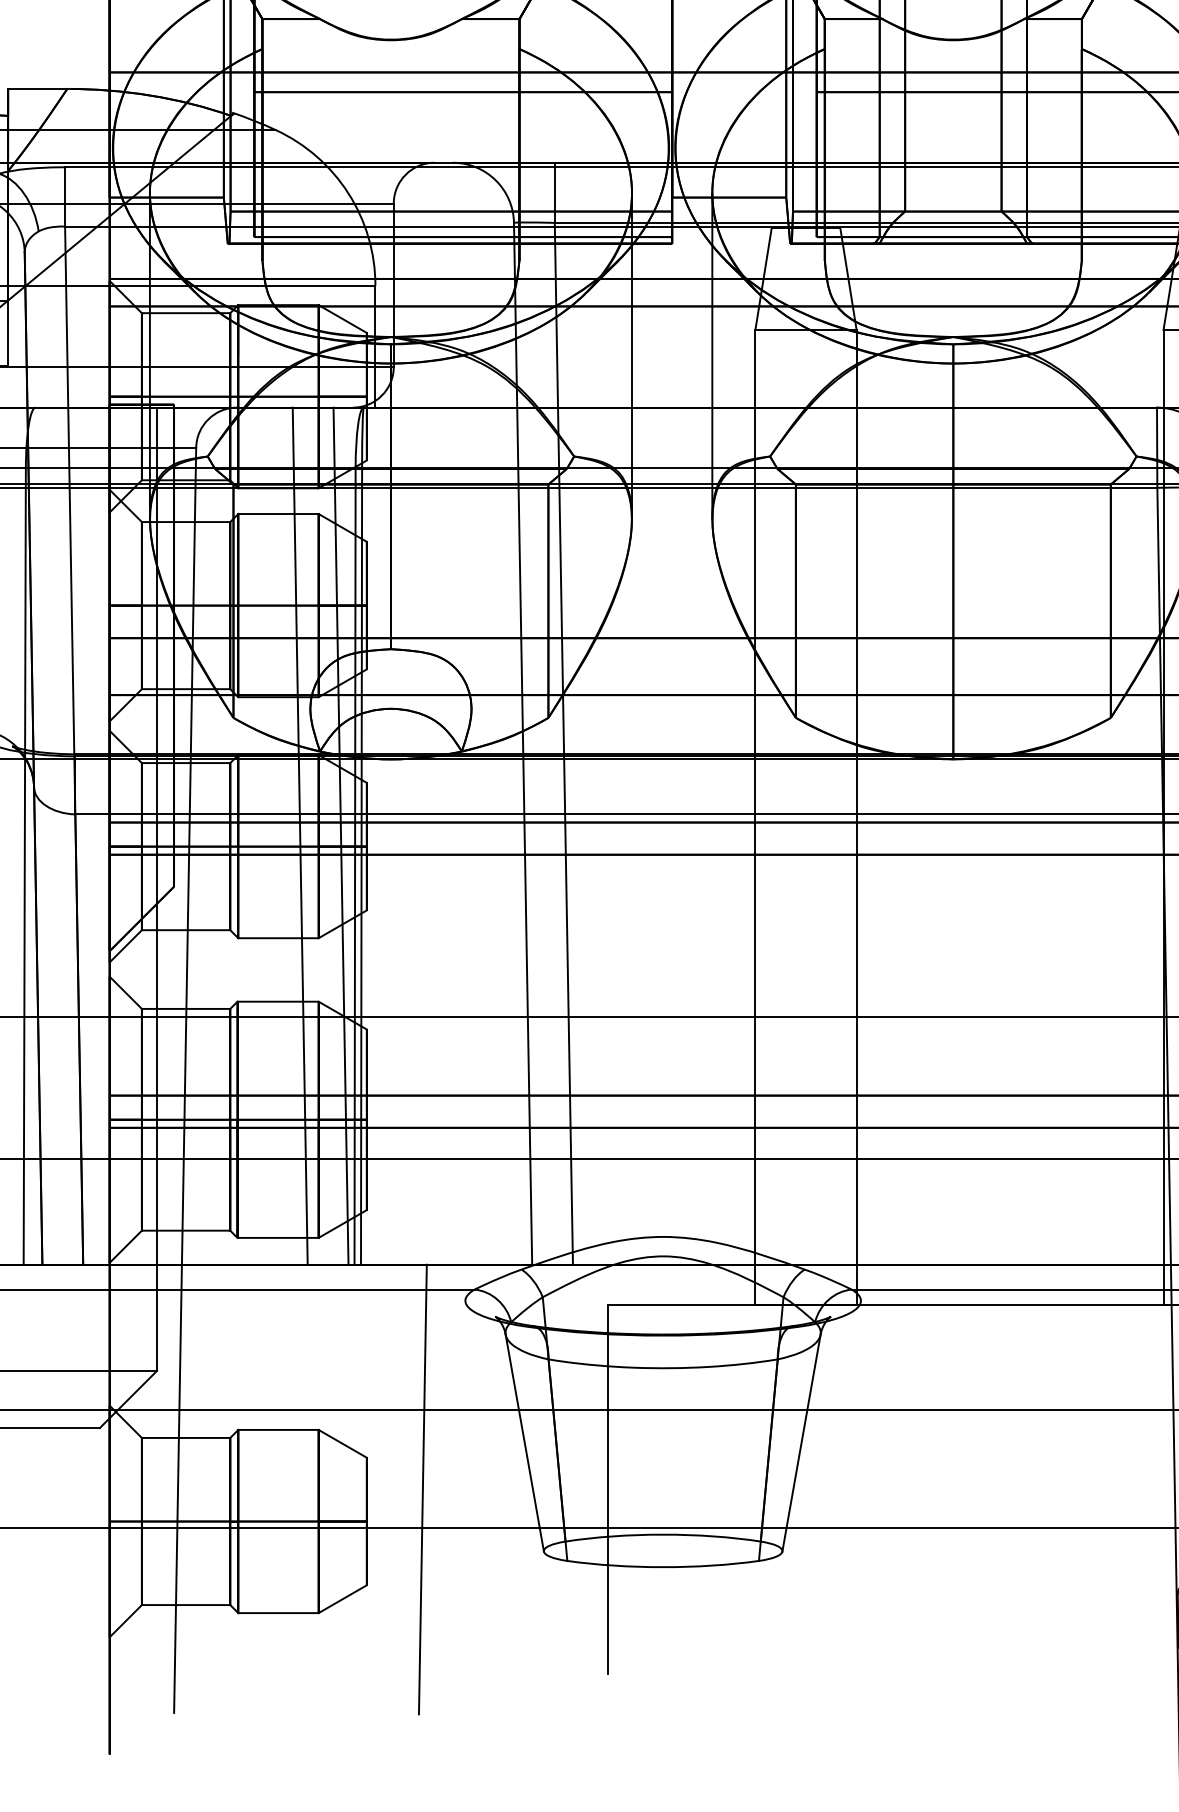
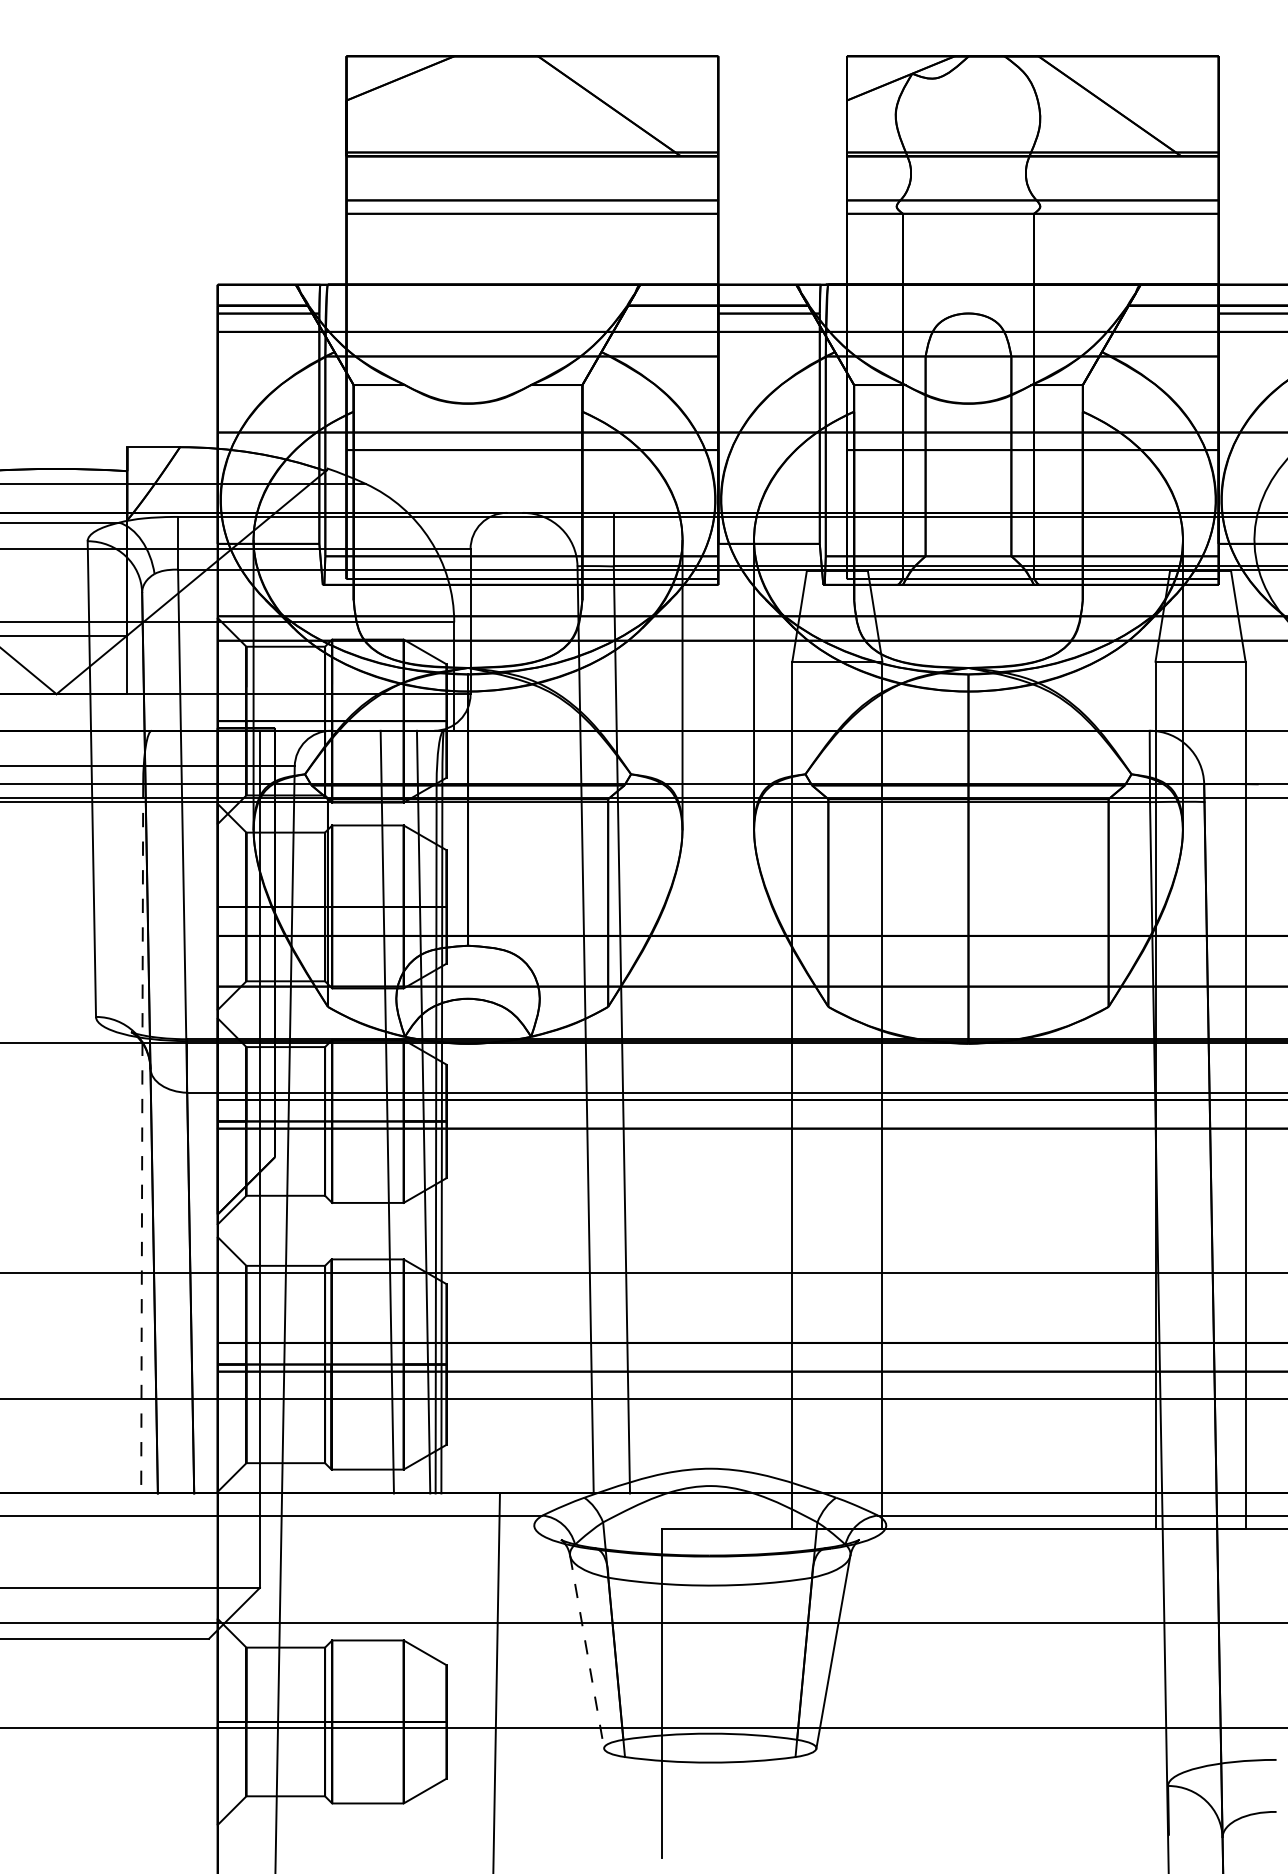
line: (25, 865) -> (142, 1138), solid -> dashed
line: (525, 1443) -> (587, 1652), solid -> dashed

